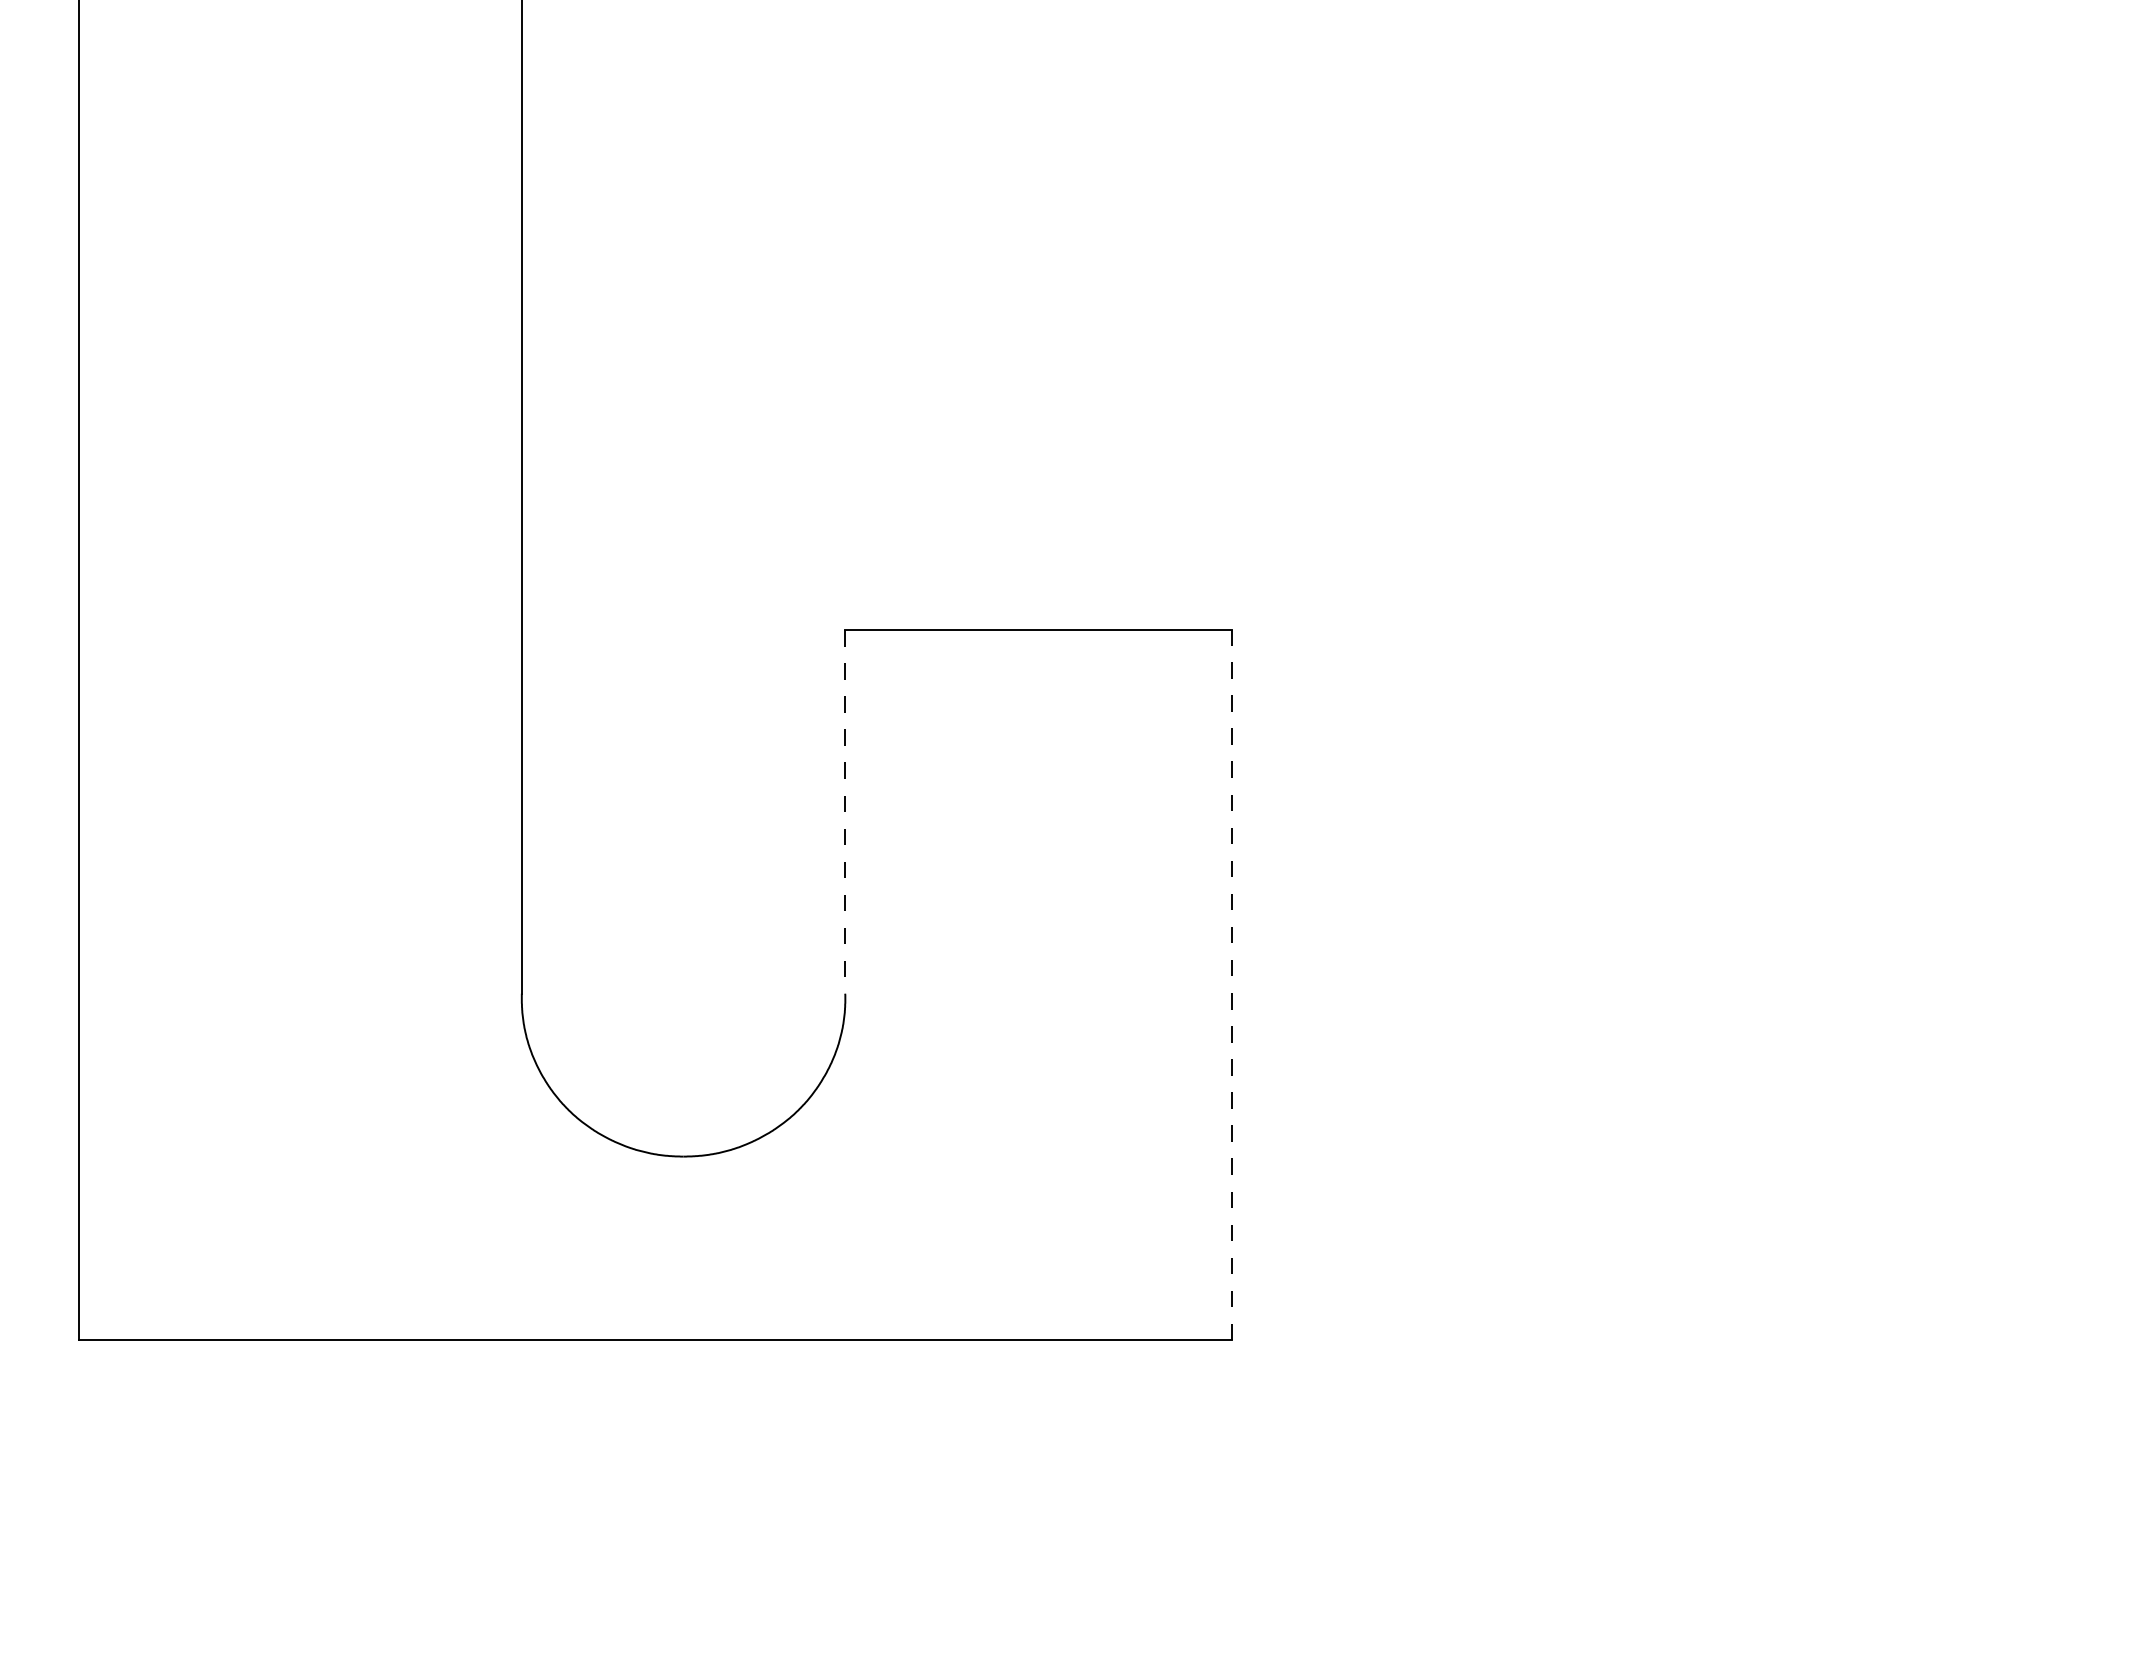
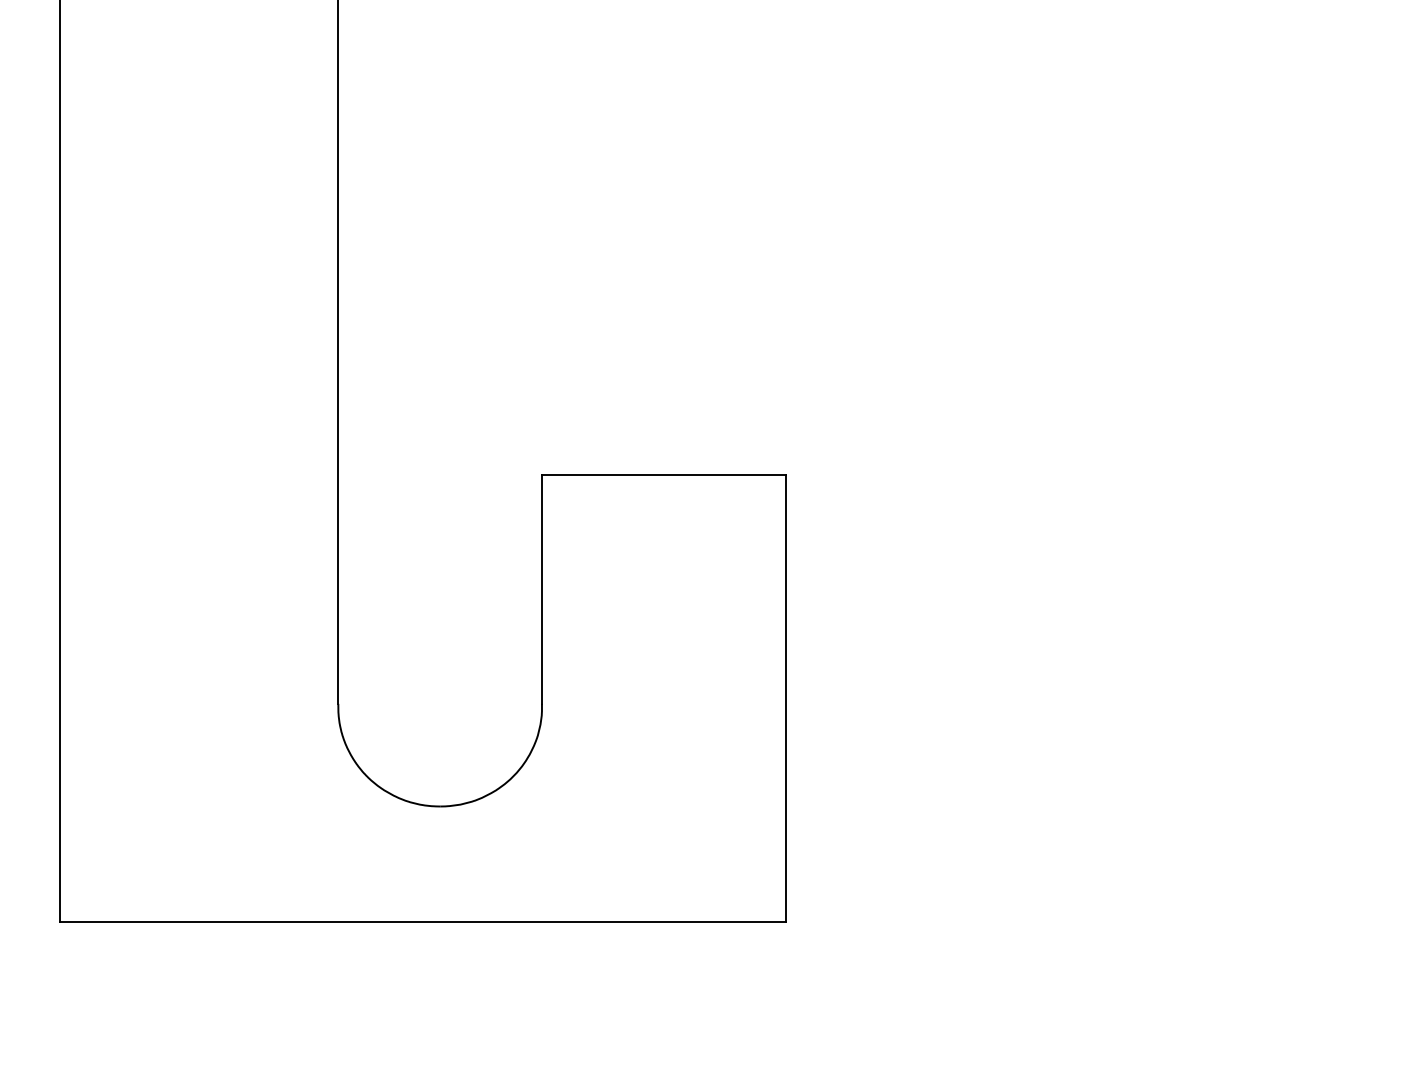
line: (844, 812) -> (541, 589), dashed -> solid
line: (1231, 985) -> (785, 698), dashed -> solid

